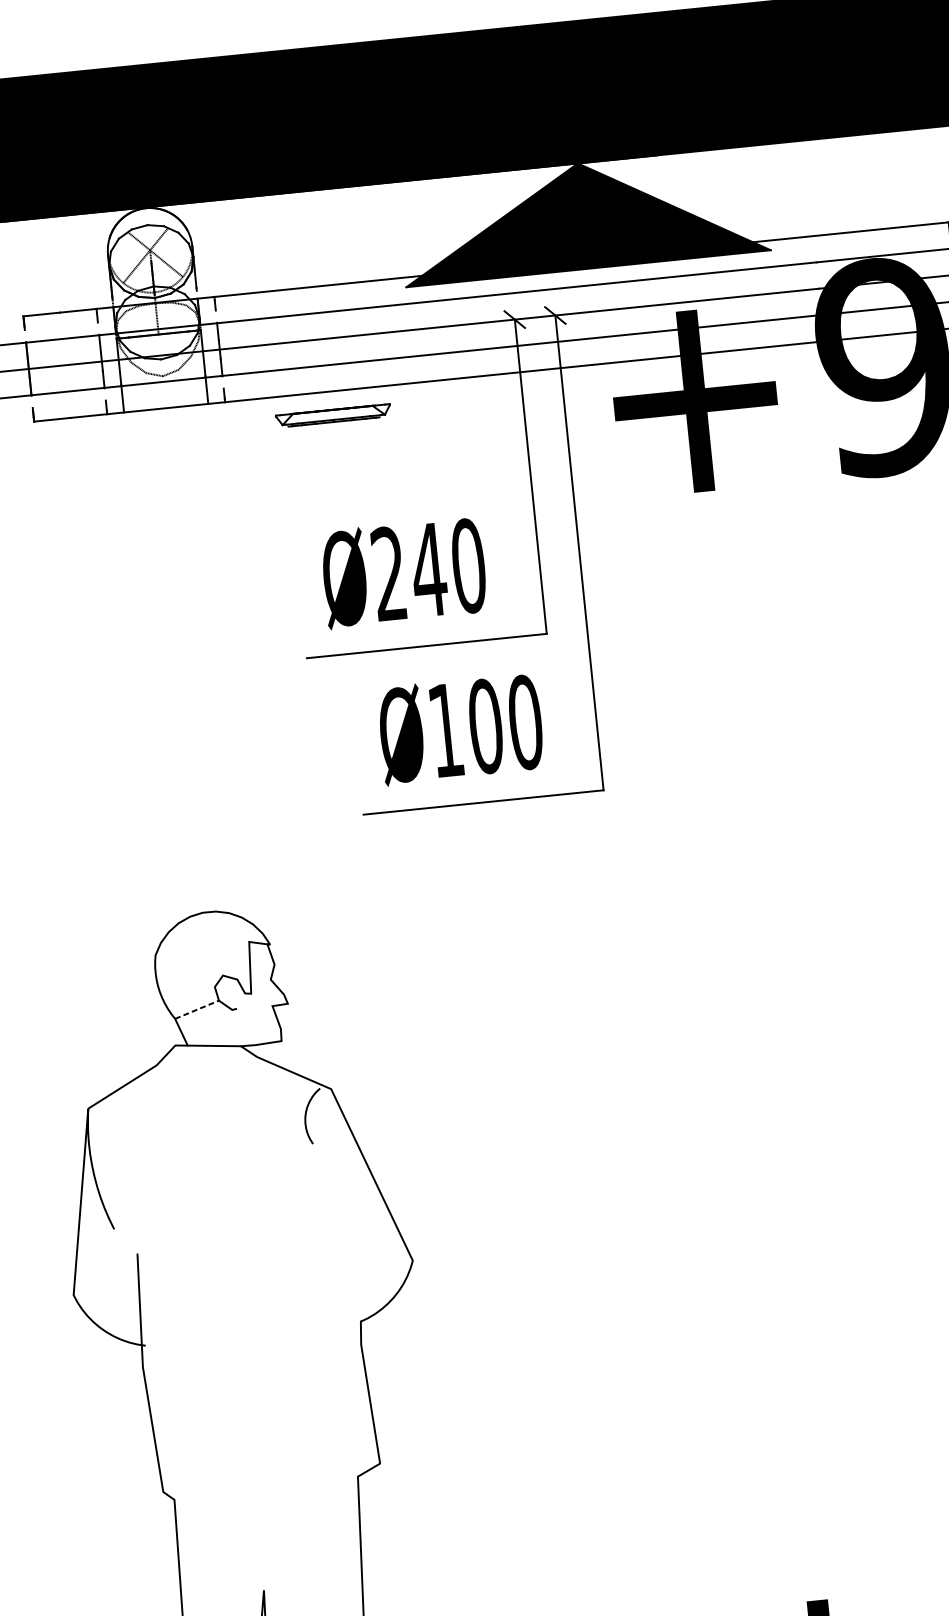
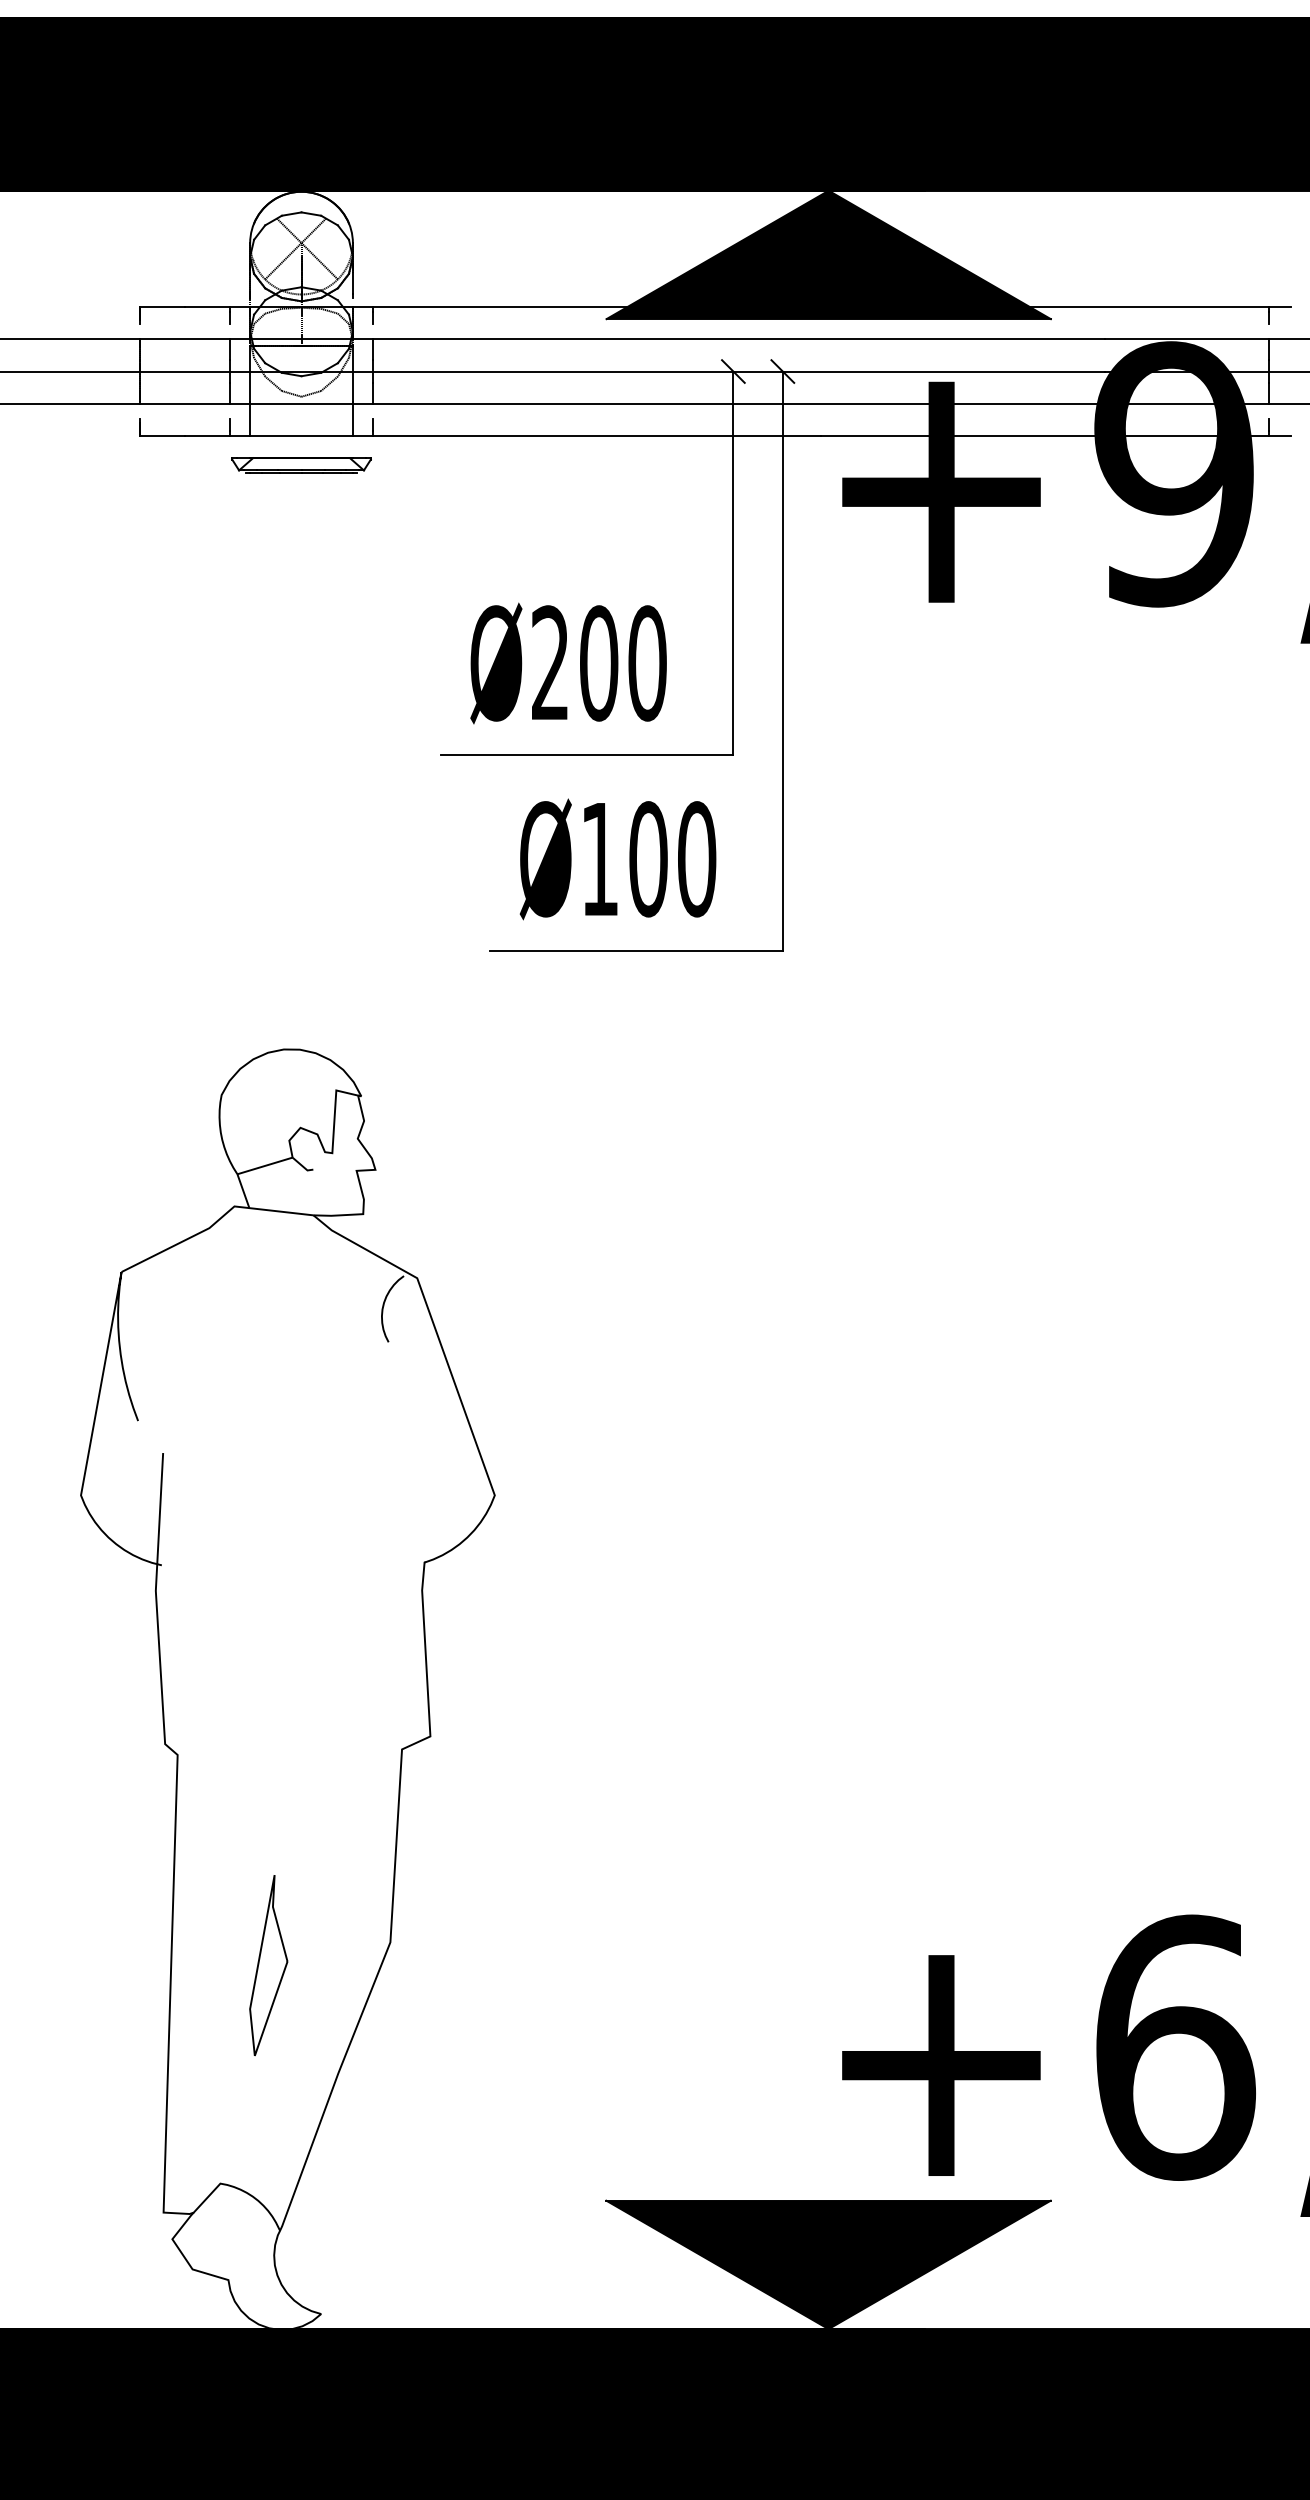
part: (333, 415) -> (301, 465), moved
text: (428, 570) -> (598, 663), Ø240 -> Ø200
line: (197, 1009) -> (265, 1165), dashed -> solid

